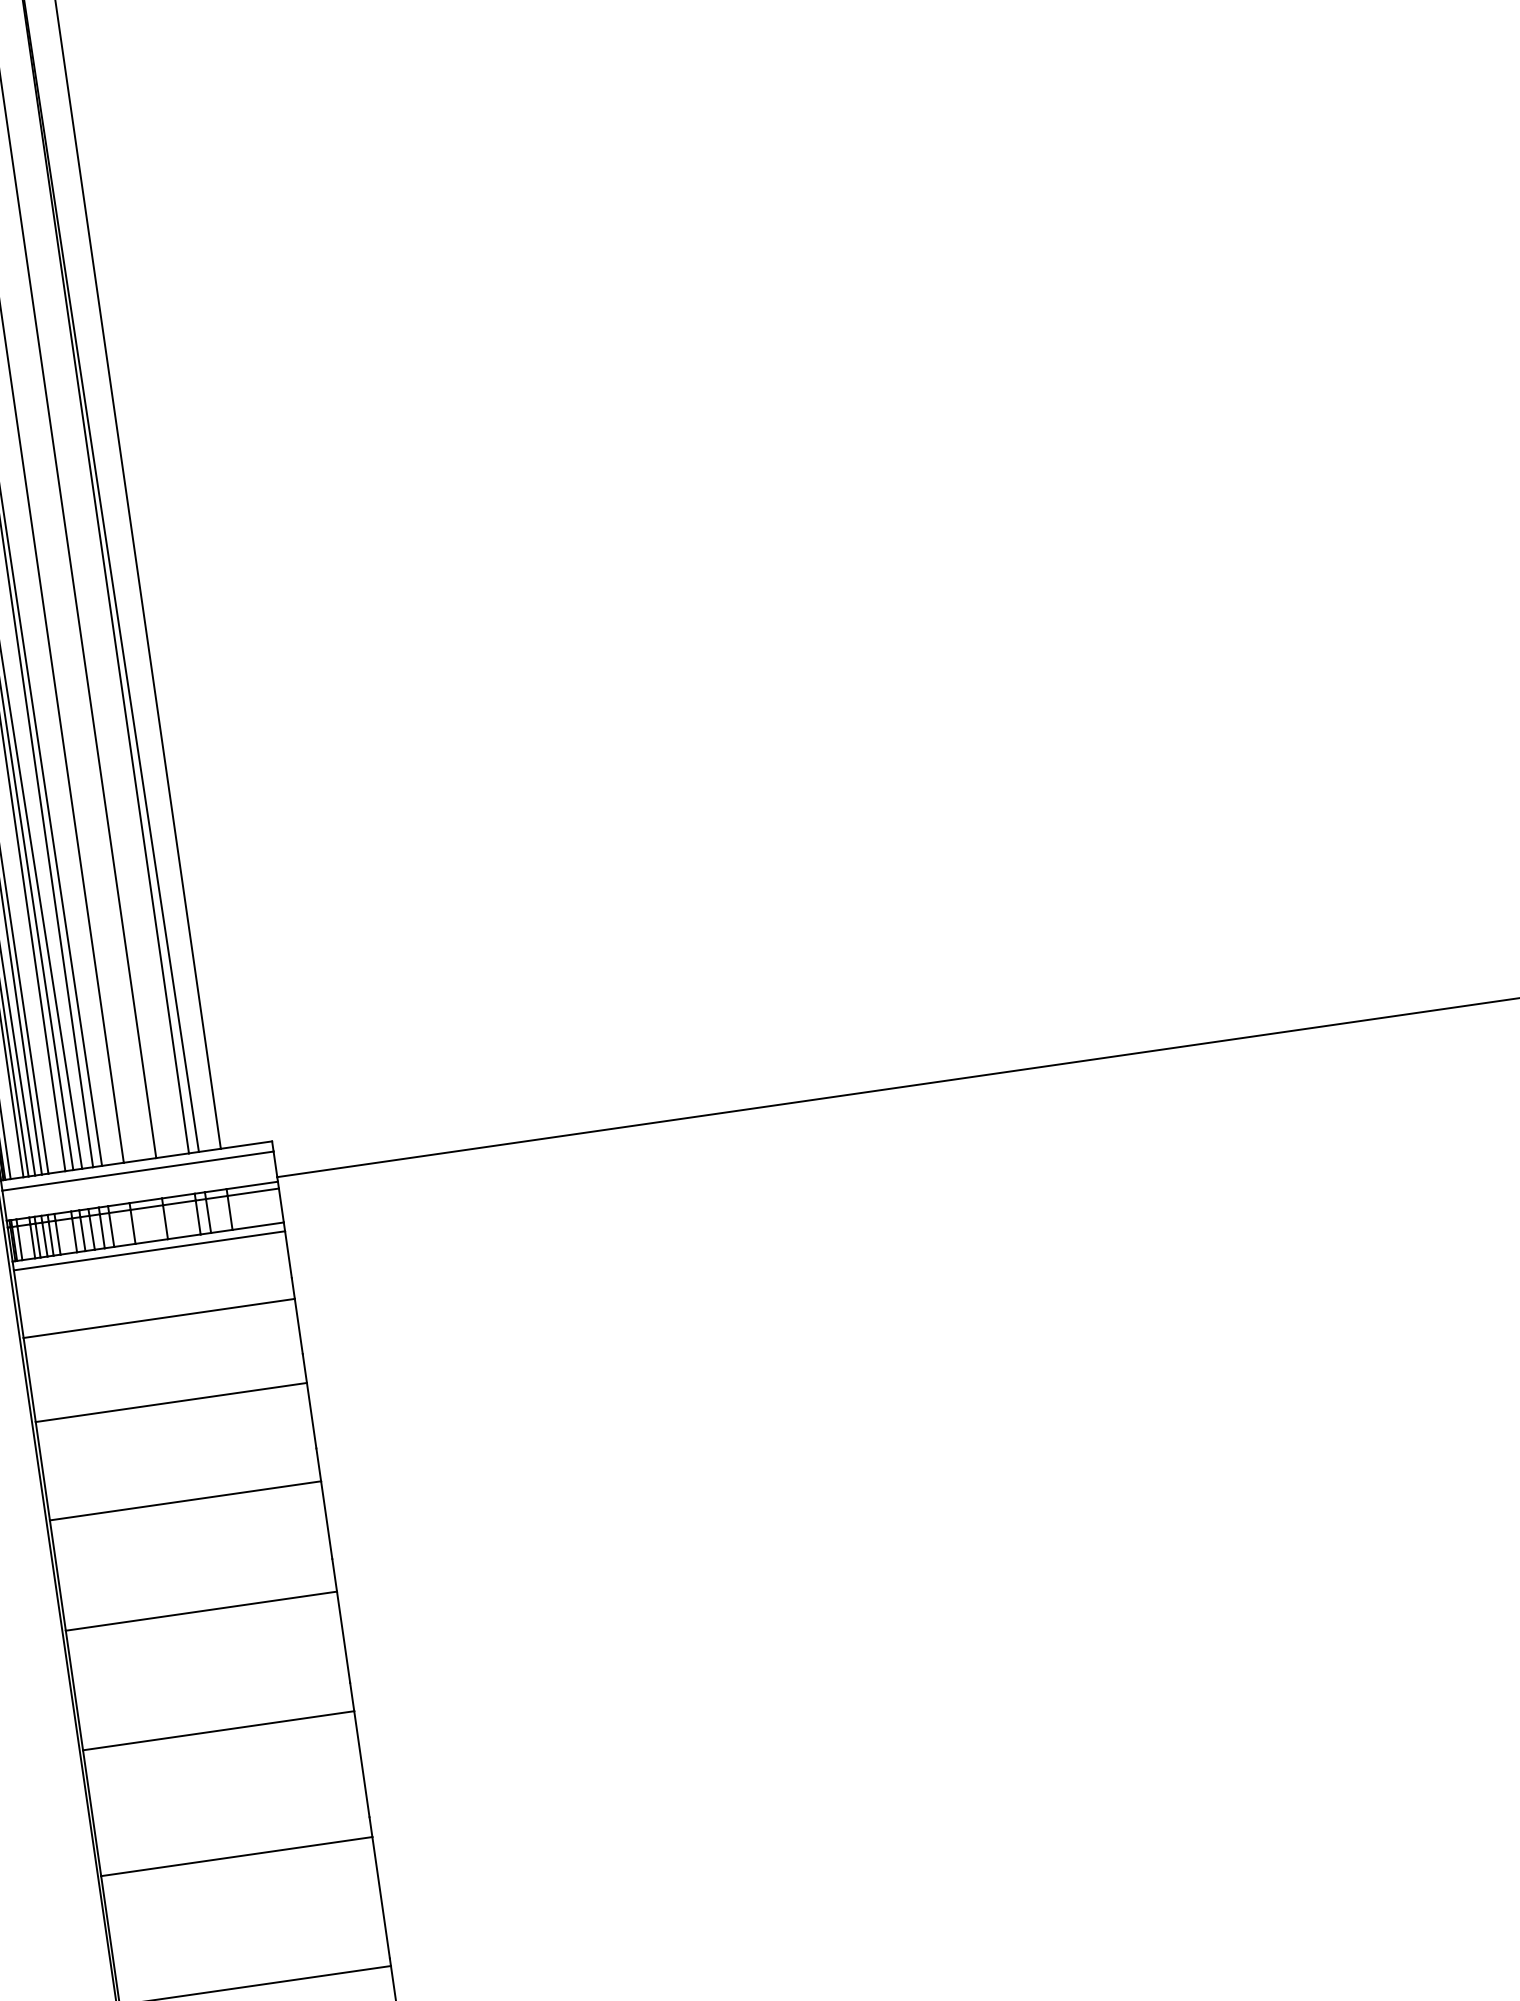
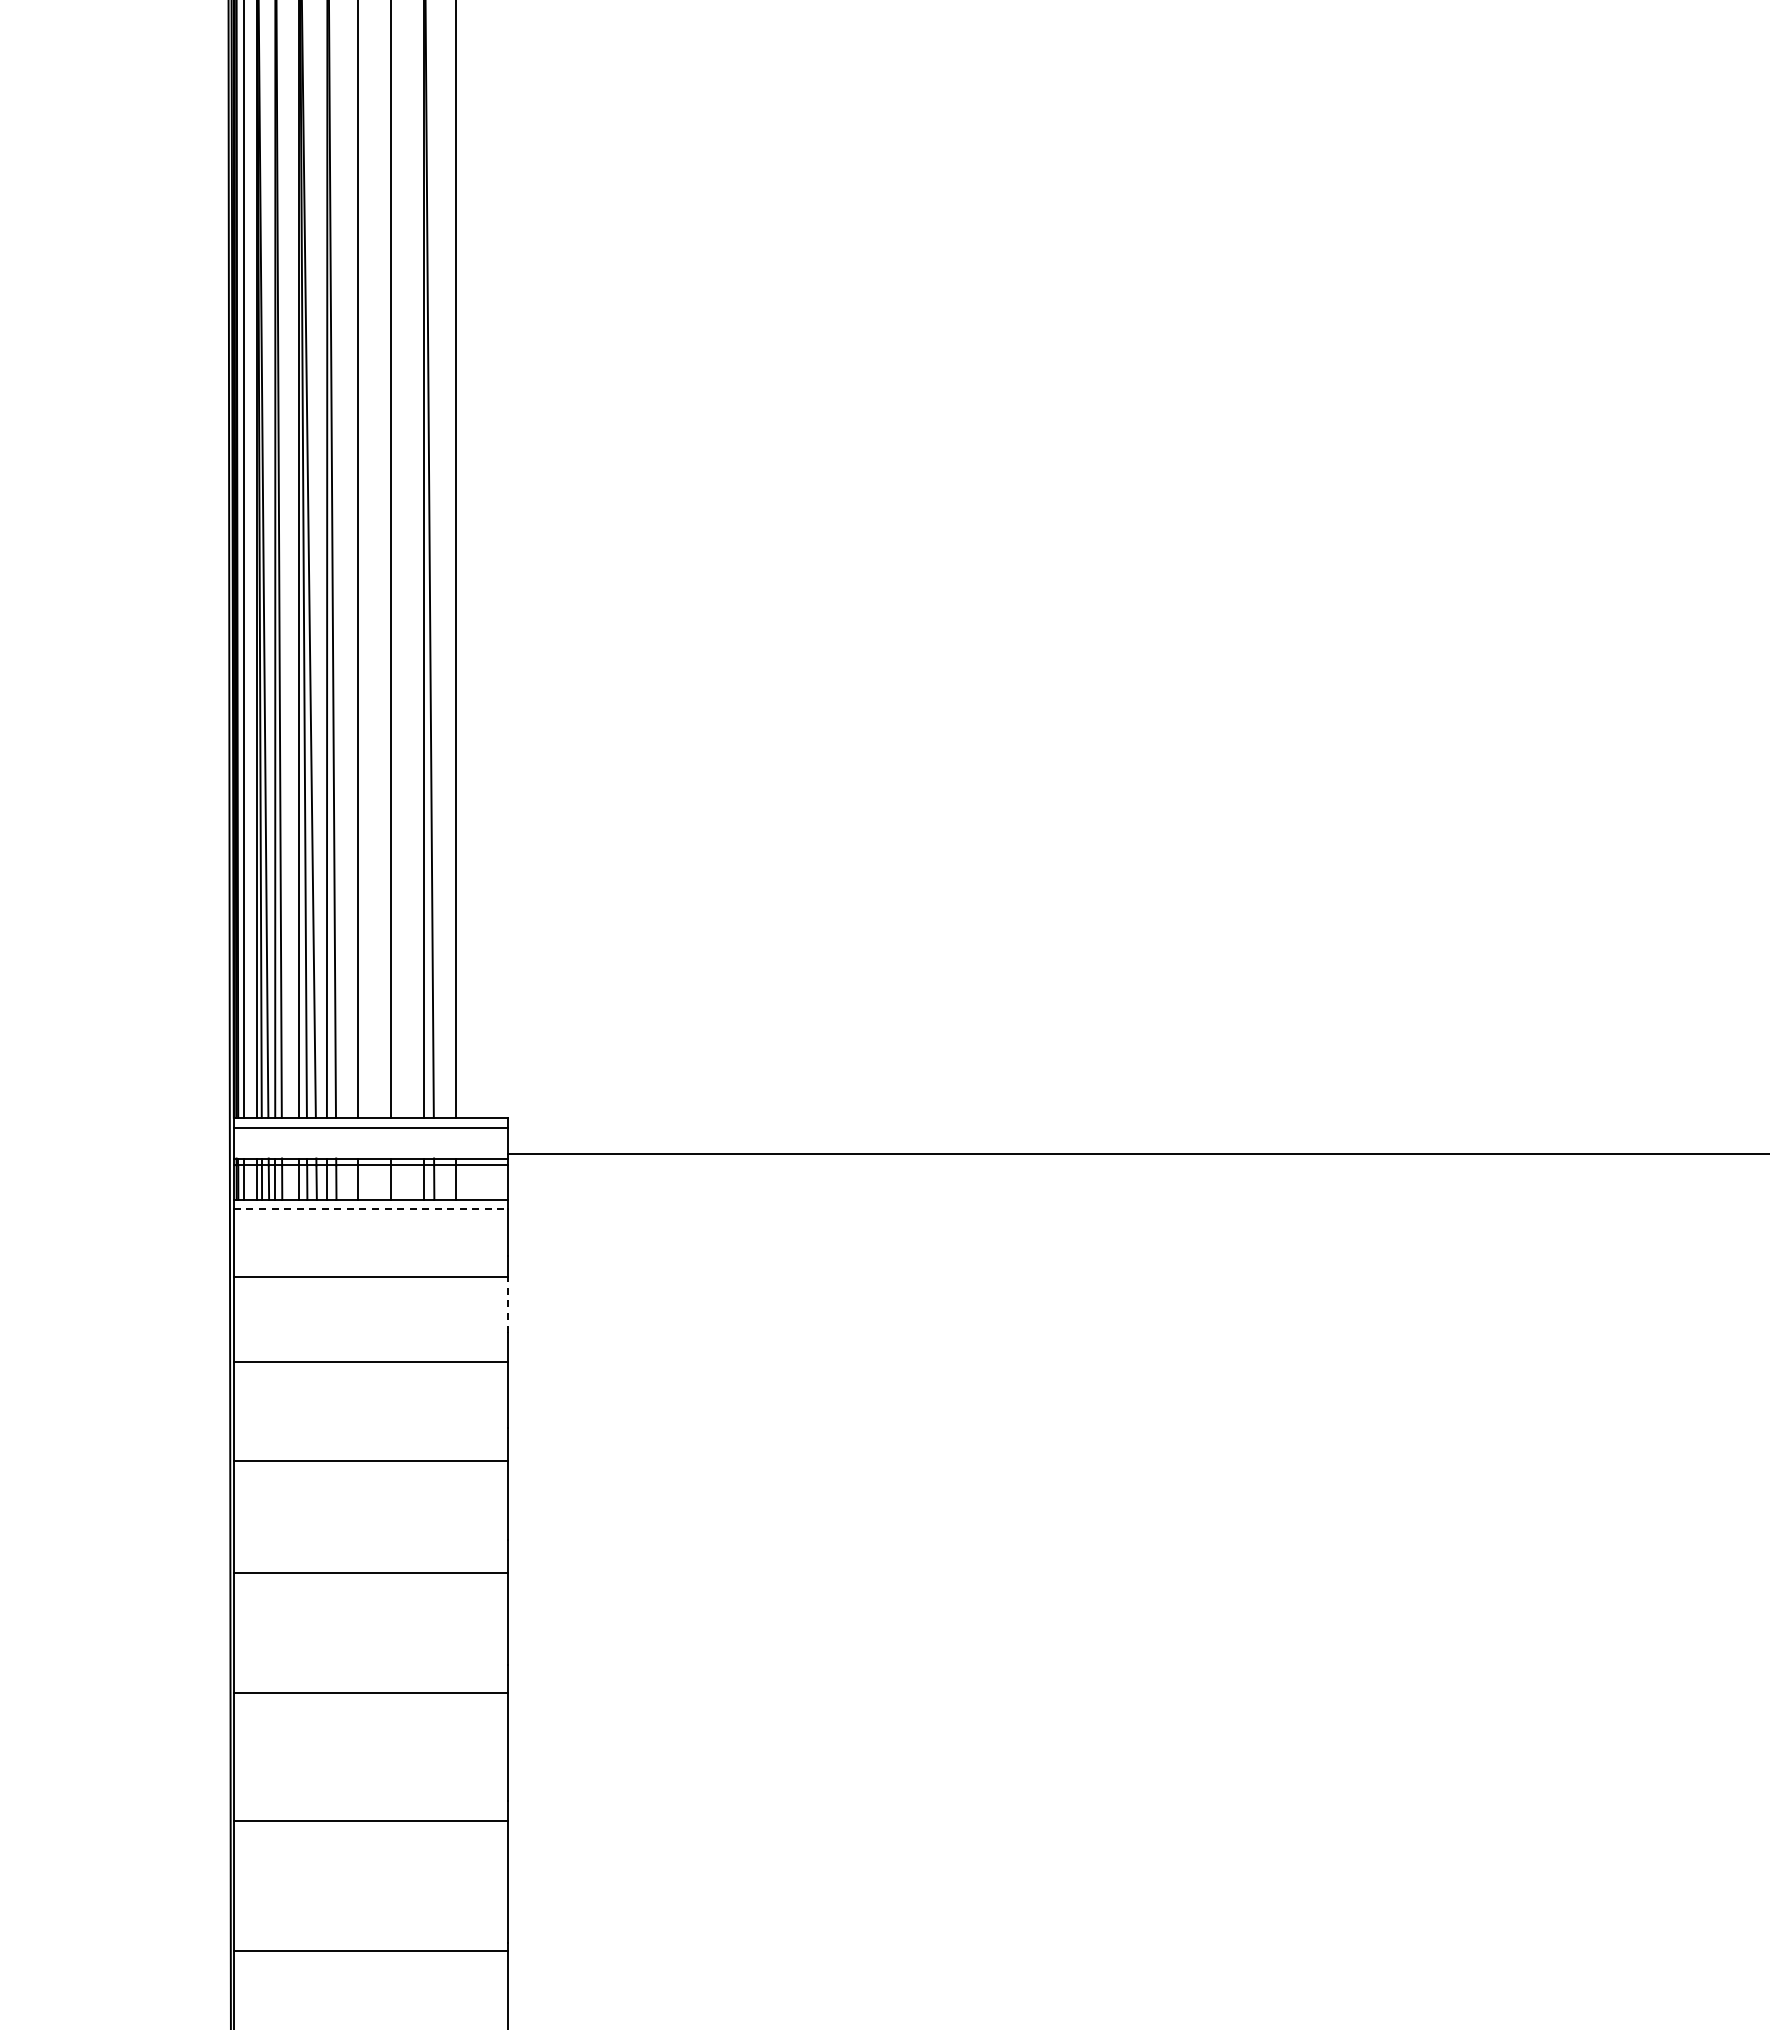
line: (149, 1250) -> (370, 1208), solid -> dashed
line: (298, 1326) -> (507, 1304), solid -> dashed

